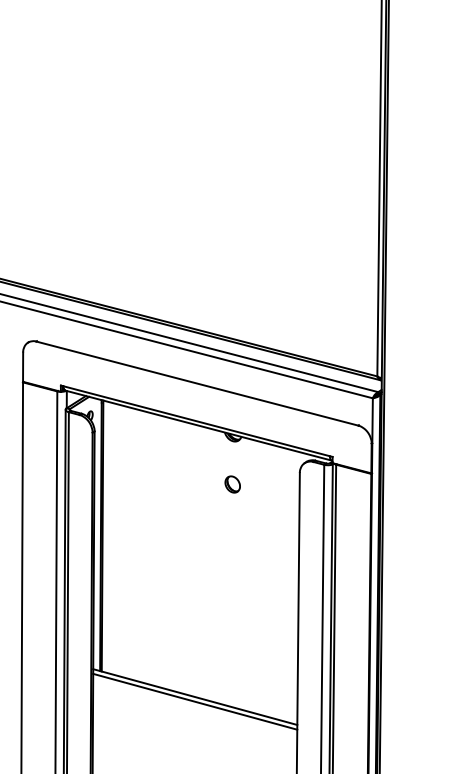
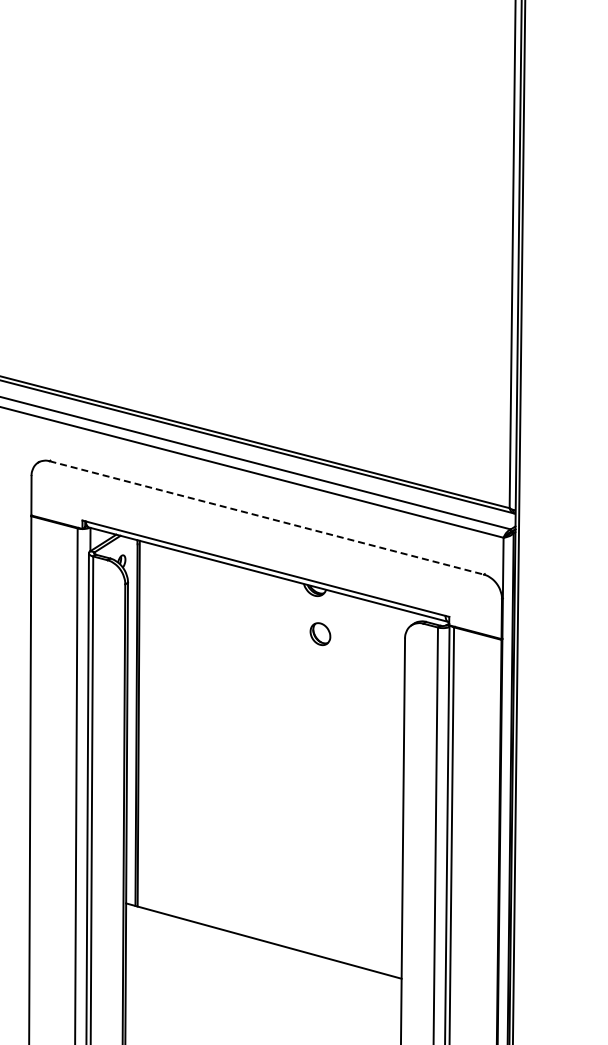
line: (197, 383) -> (266, 517), solid -> dashed
part: (232, 484) -> (320, 634), moved
line: (194, 701) -> (263, 947), removed

